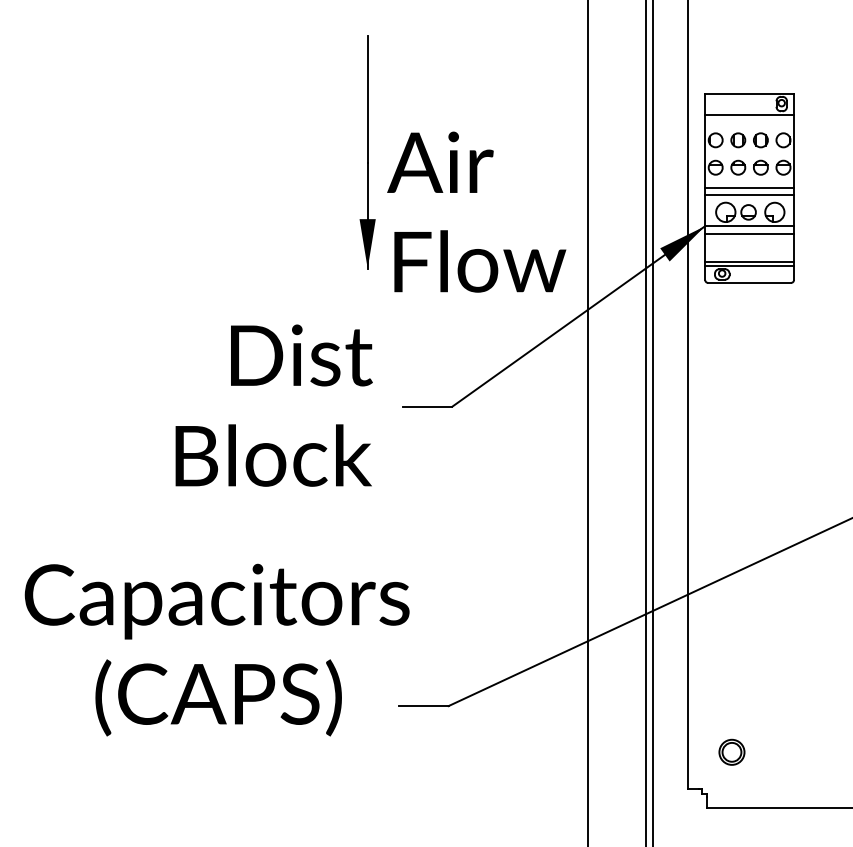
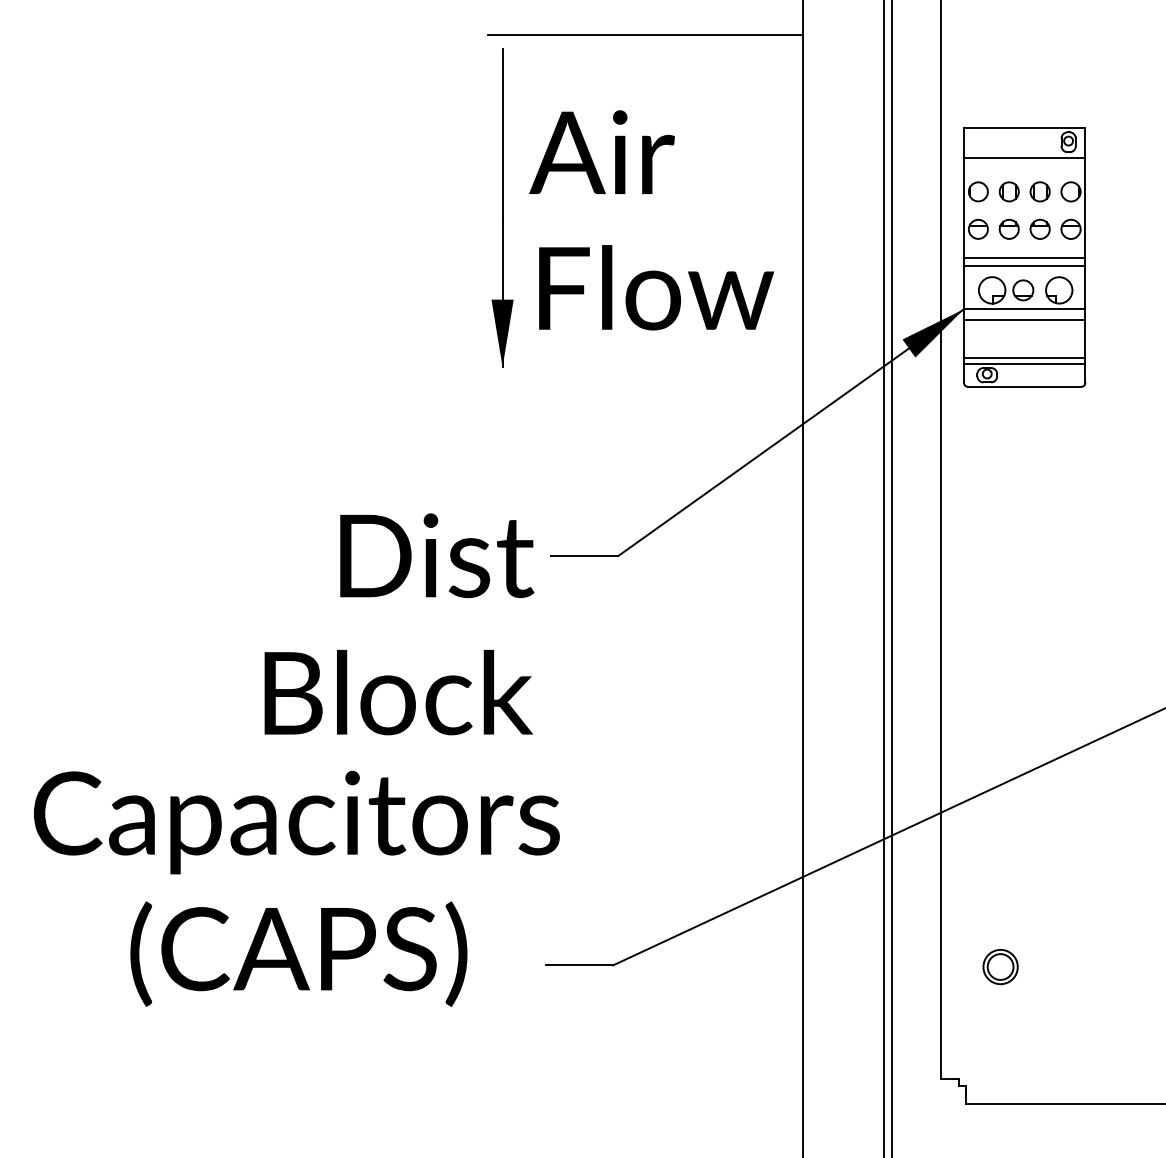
line: (471, 25) -> (644, 34), added
text: (476, 211) -> (651, 219), moved
text: (273, 405) -> (398, 624), moved
part: (731, 751) -> (999, 965), moved

